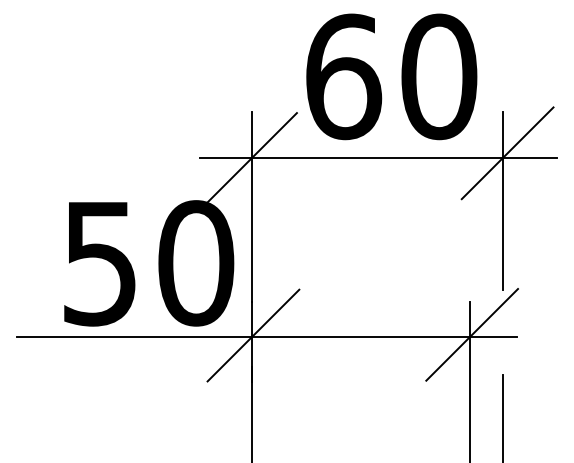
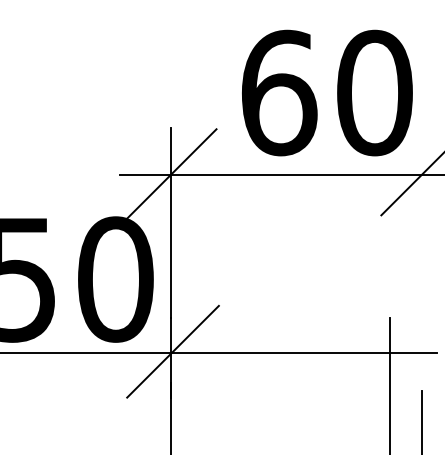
text: (391, 76) -> (327, 92), moved
line: (502, 200) -> (422, 216), removed
line: (472, 334) -> (392, 350), removed

